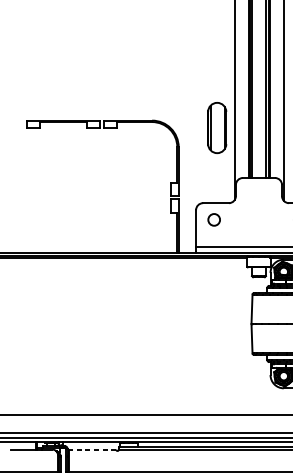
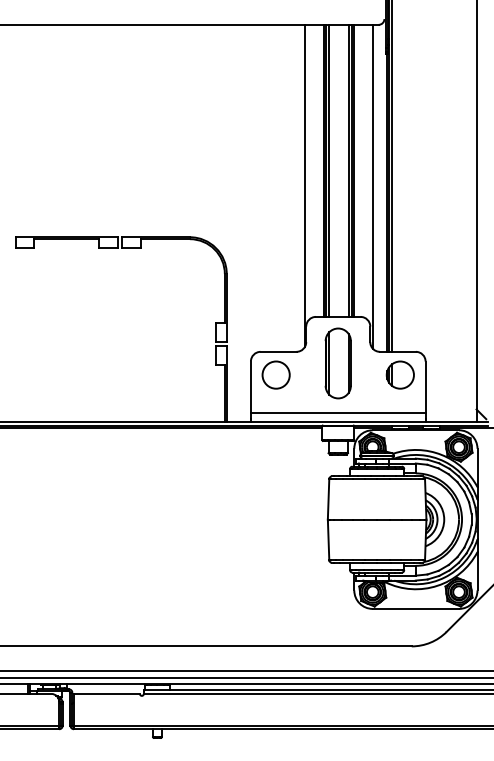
part: (216, 128) -> (337, 363), moved
circle: (213, 219) -> (275, 374), size x1.67
line: (92, 449) -> (106, 693), dashed -> solid

